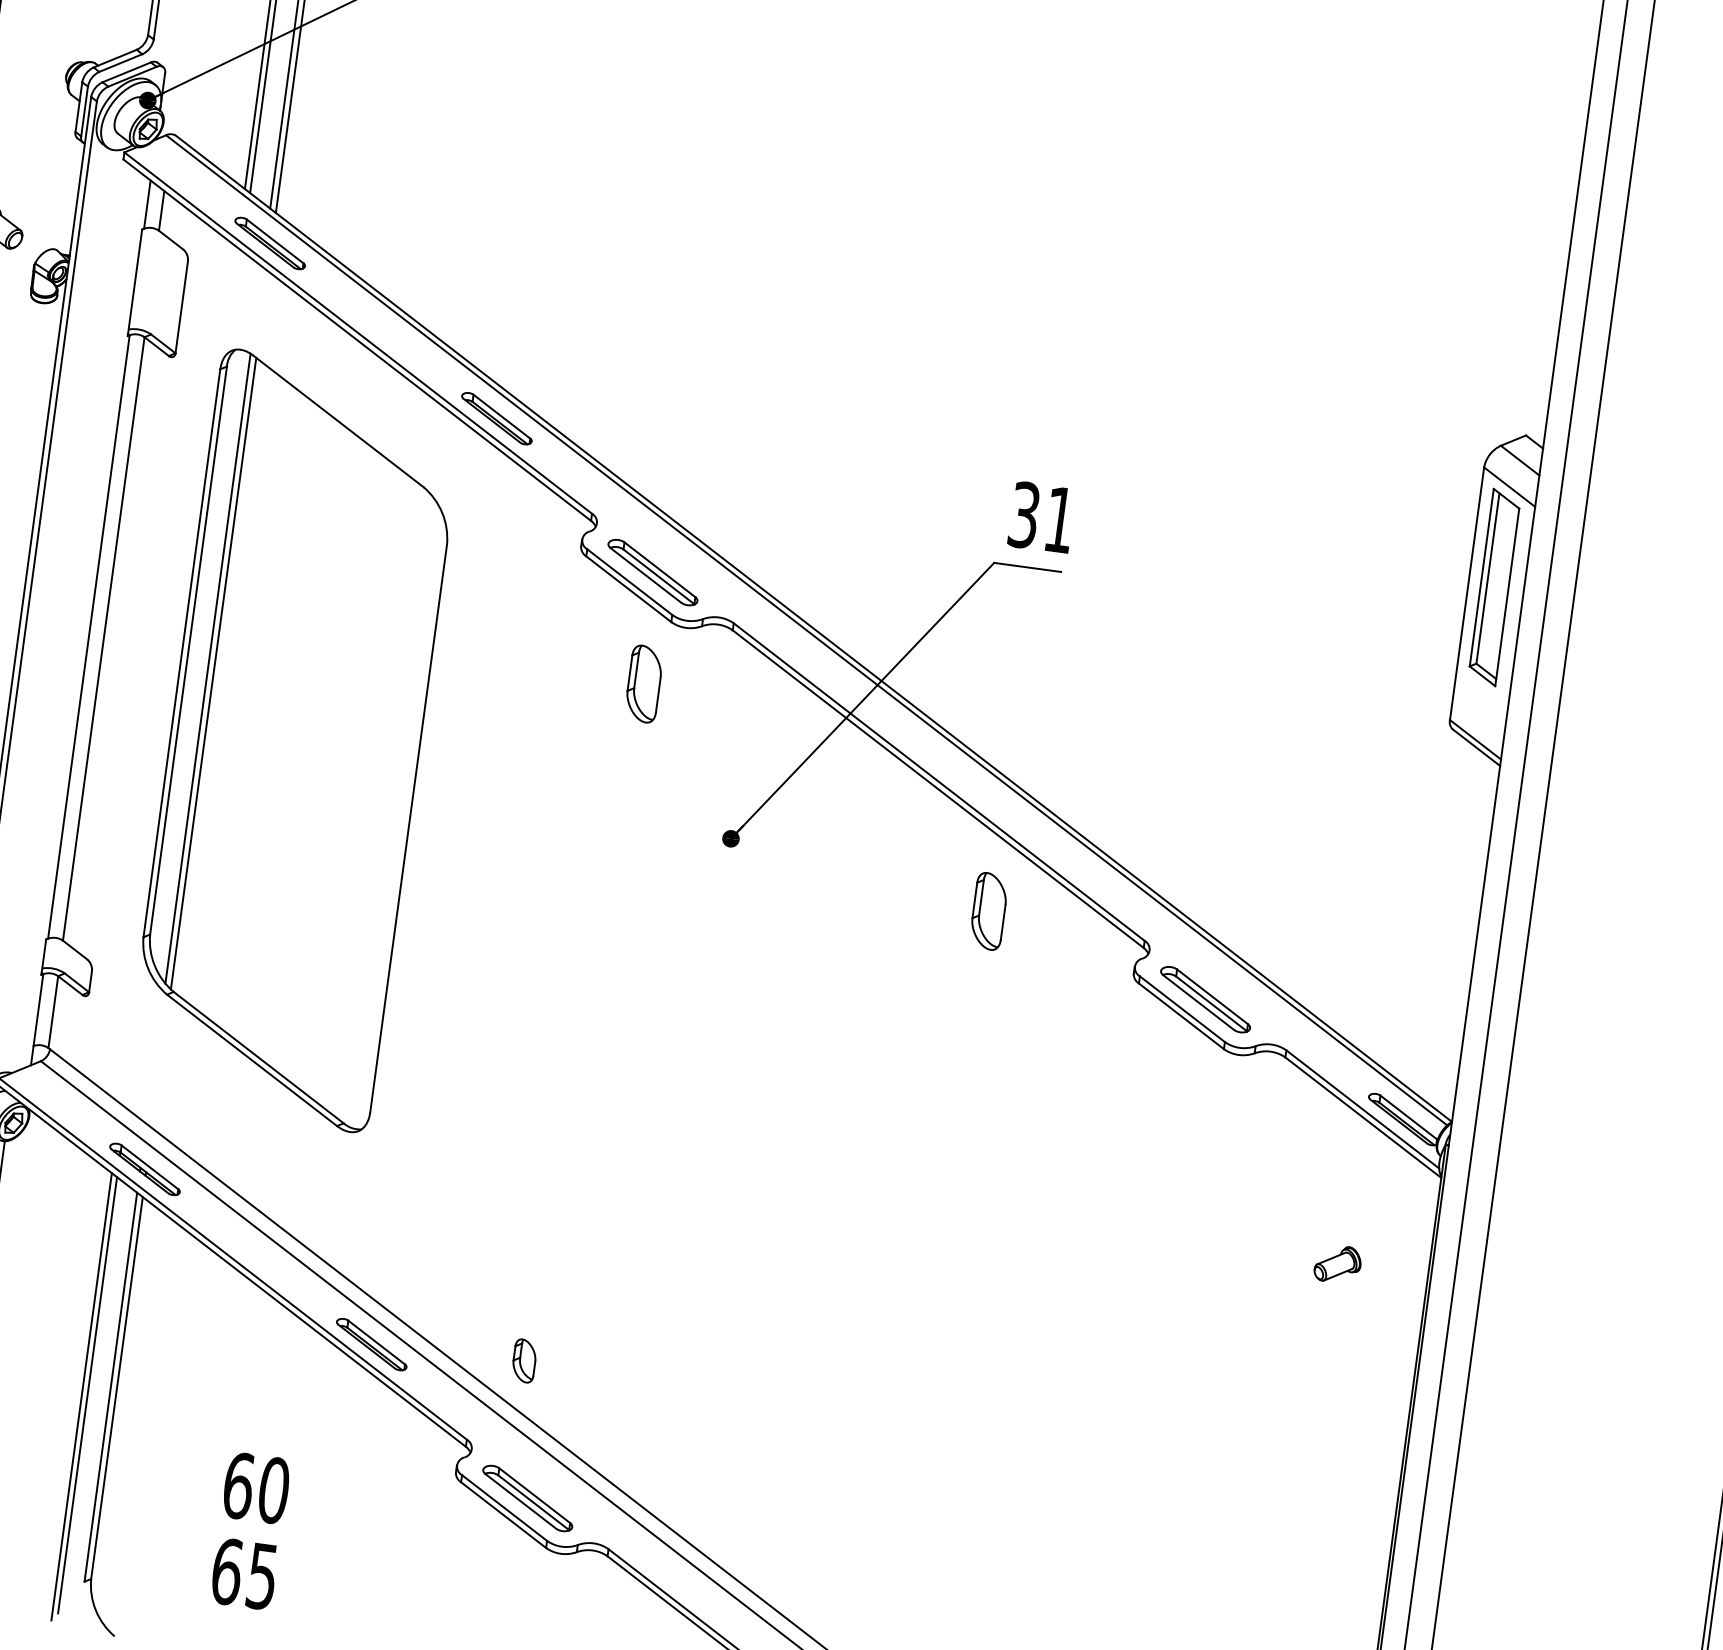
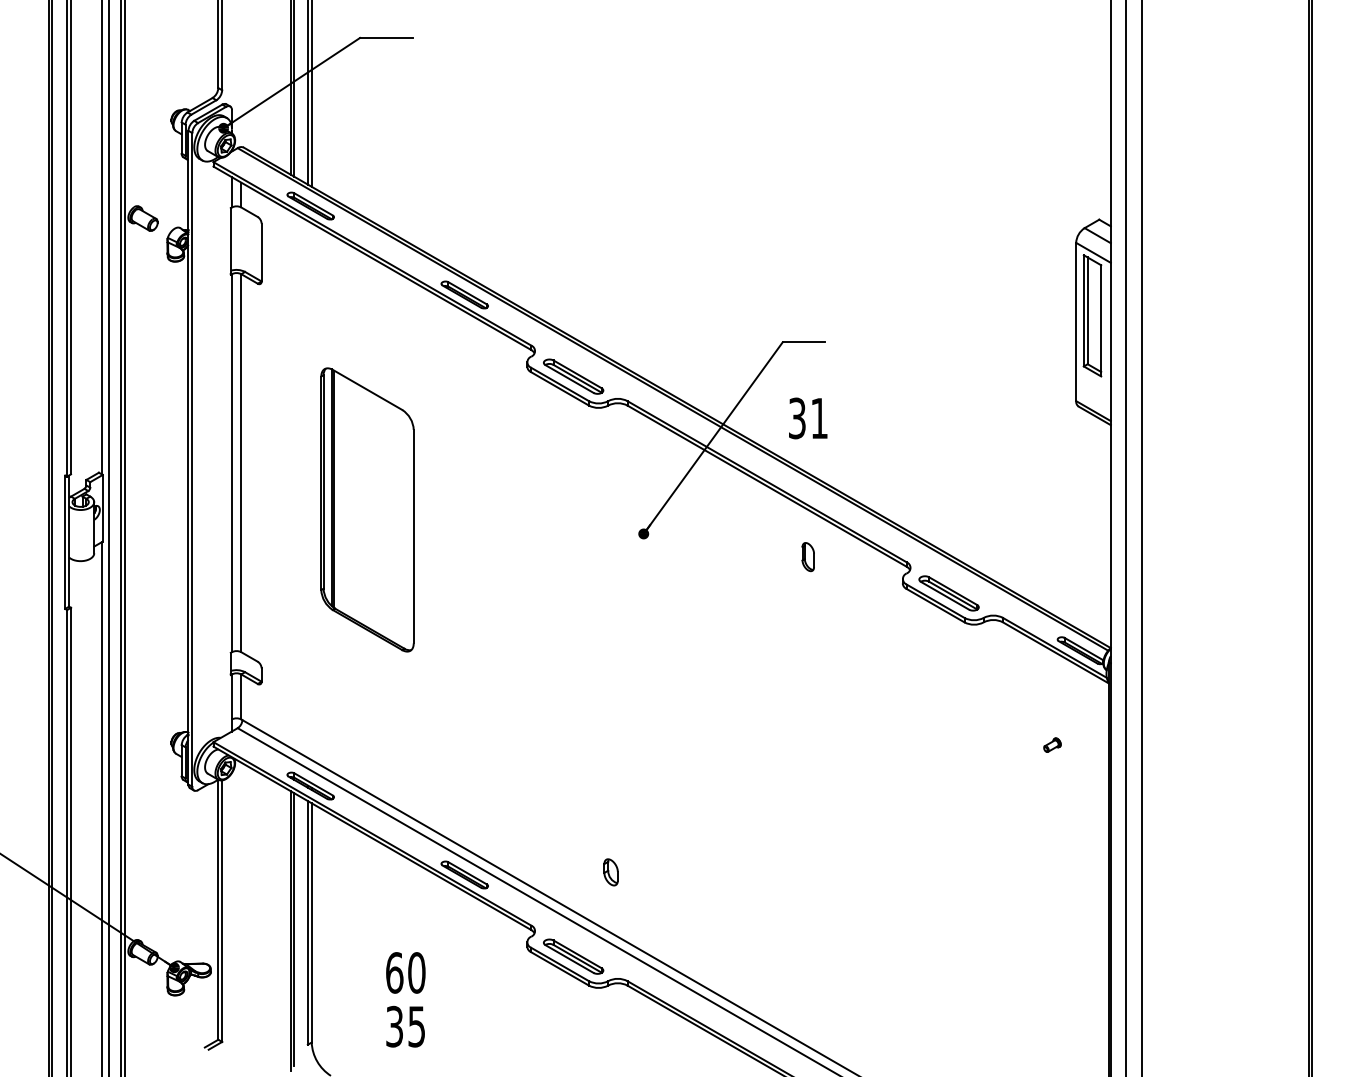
text: (1042, 517) -> (808, 418), moved
part: (642, 683) -> (576, 445), removed
part: (295, 740) -> (367, 509), size x0.6
part: (987, 910) -> (807, 556), size x0.6
part: (1338, 1263) -> (1052, 744), size x0.6
part: (523, 1361) -> (610, 872), moved
text: (226, 1571) -> (394, 1026), 65 -> 35

